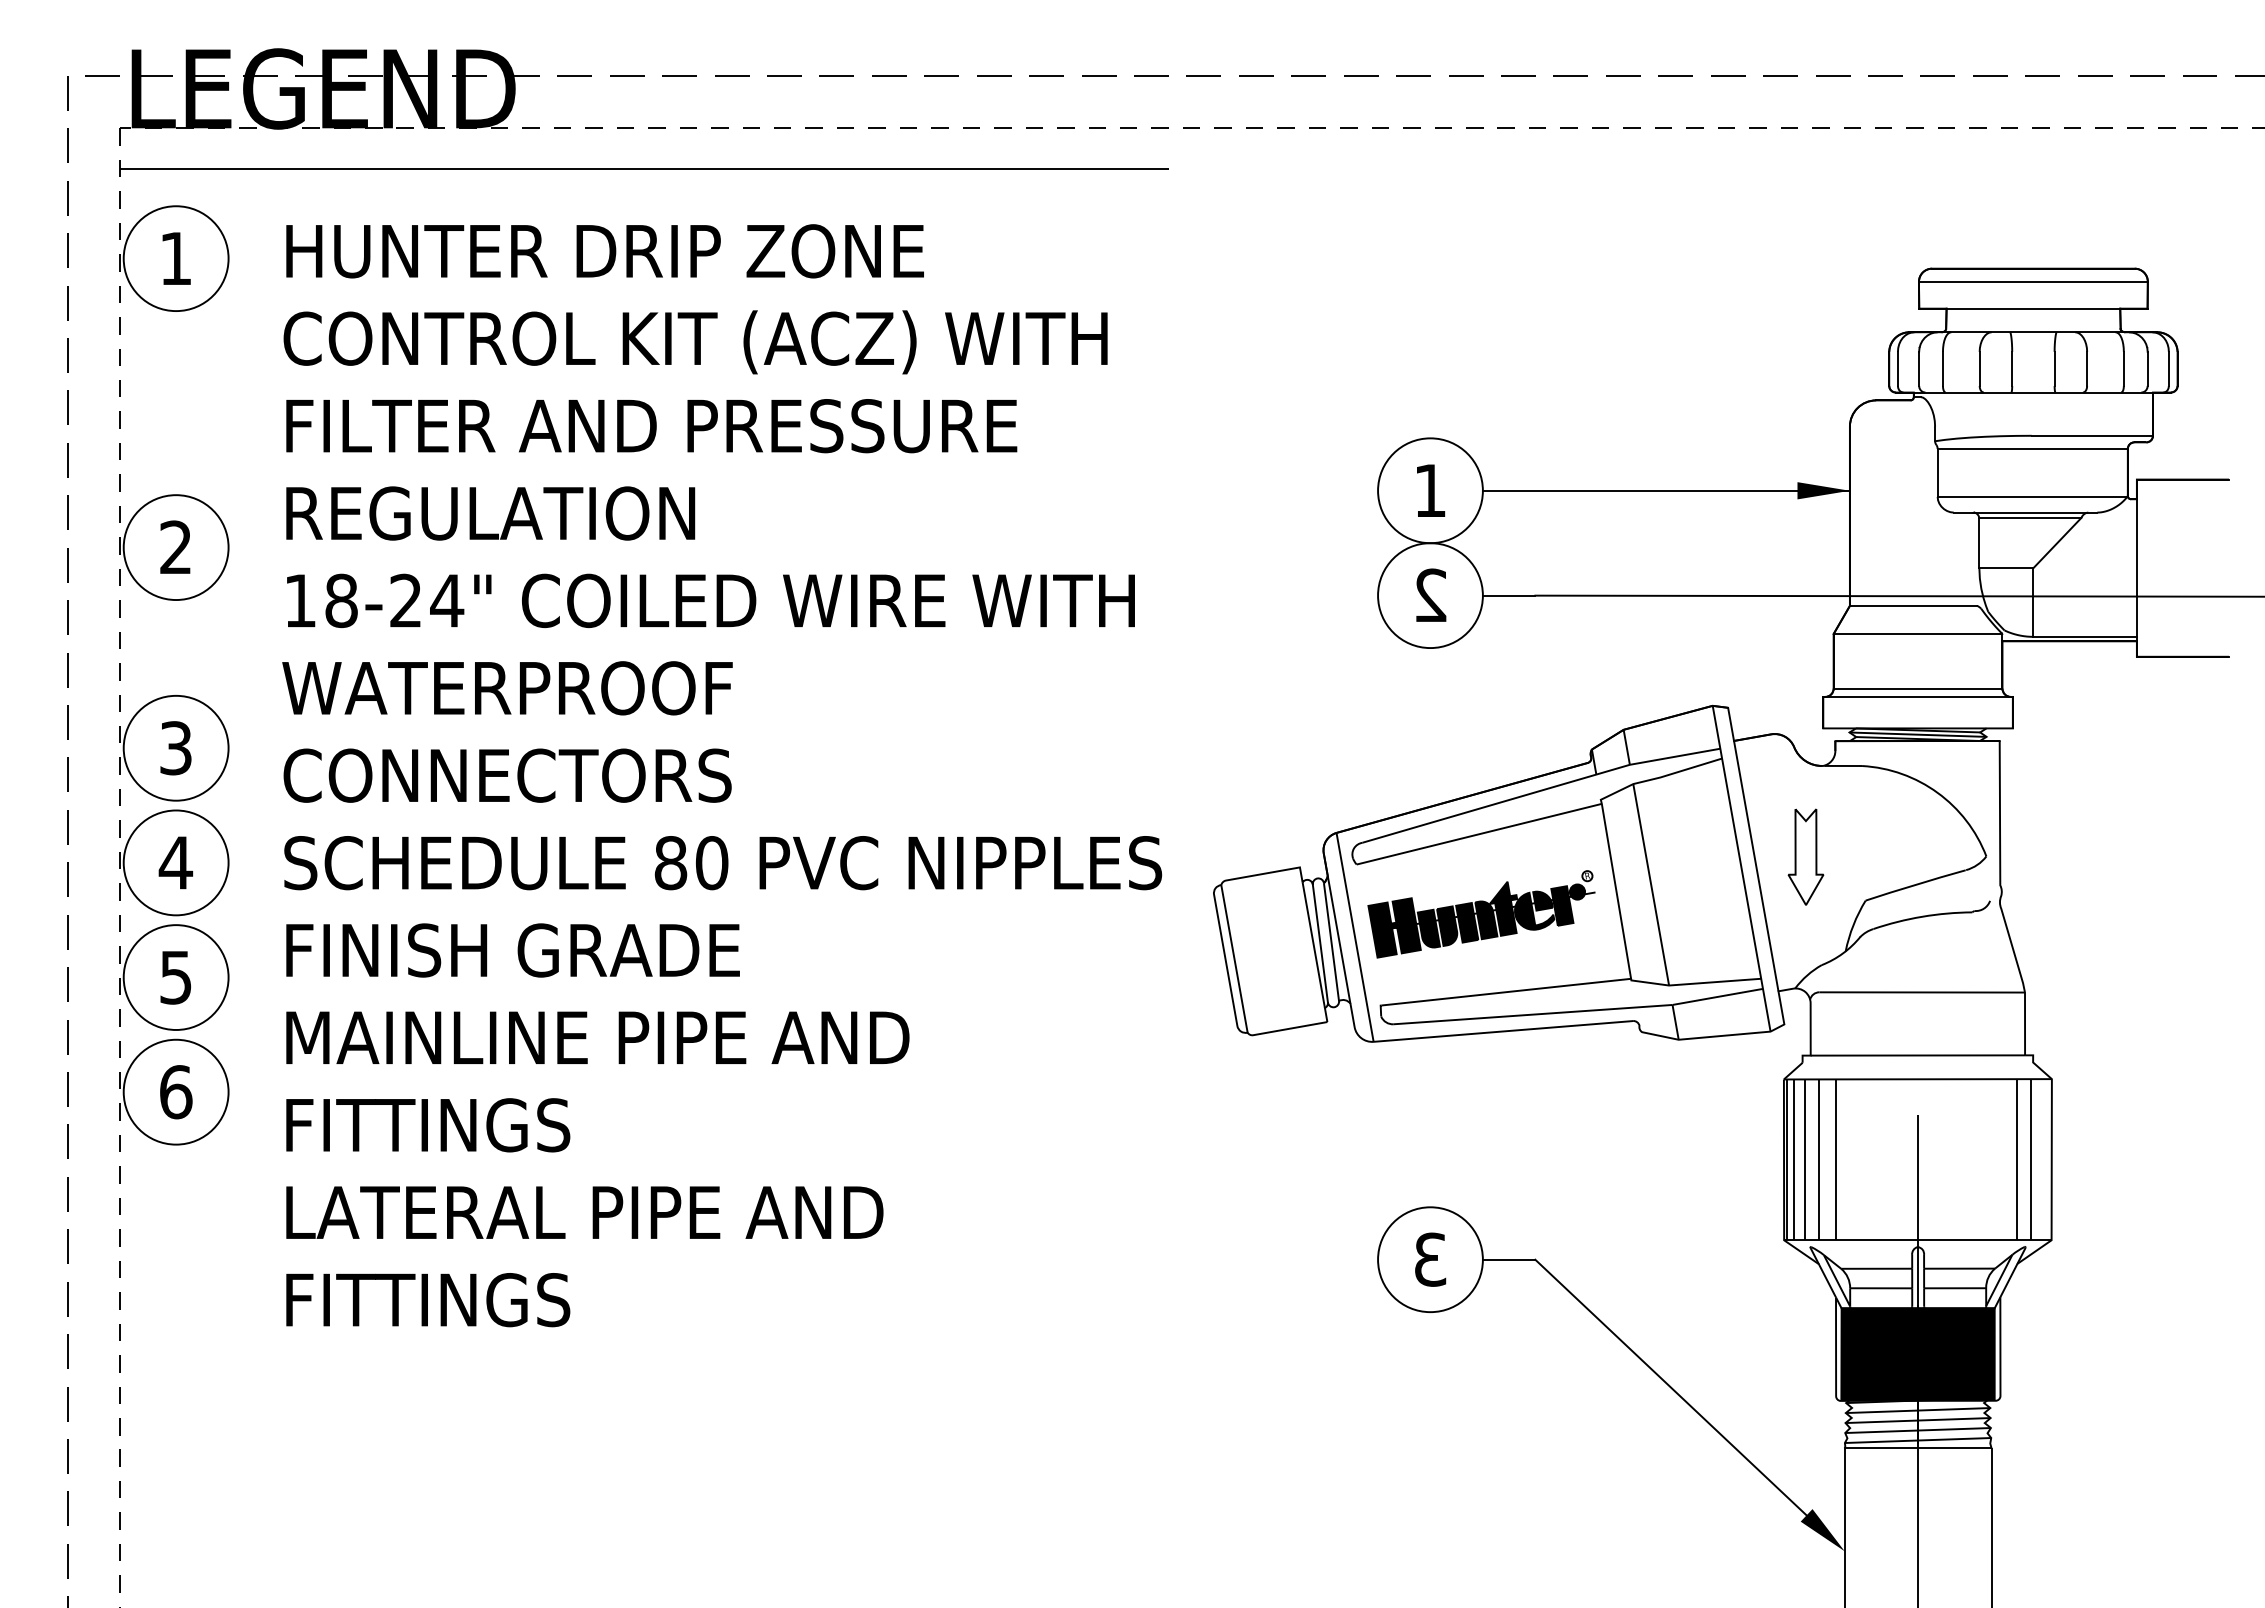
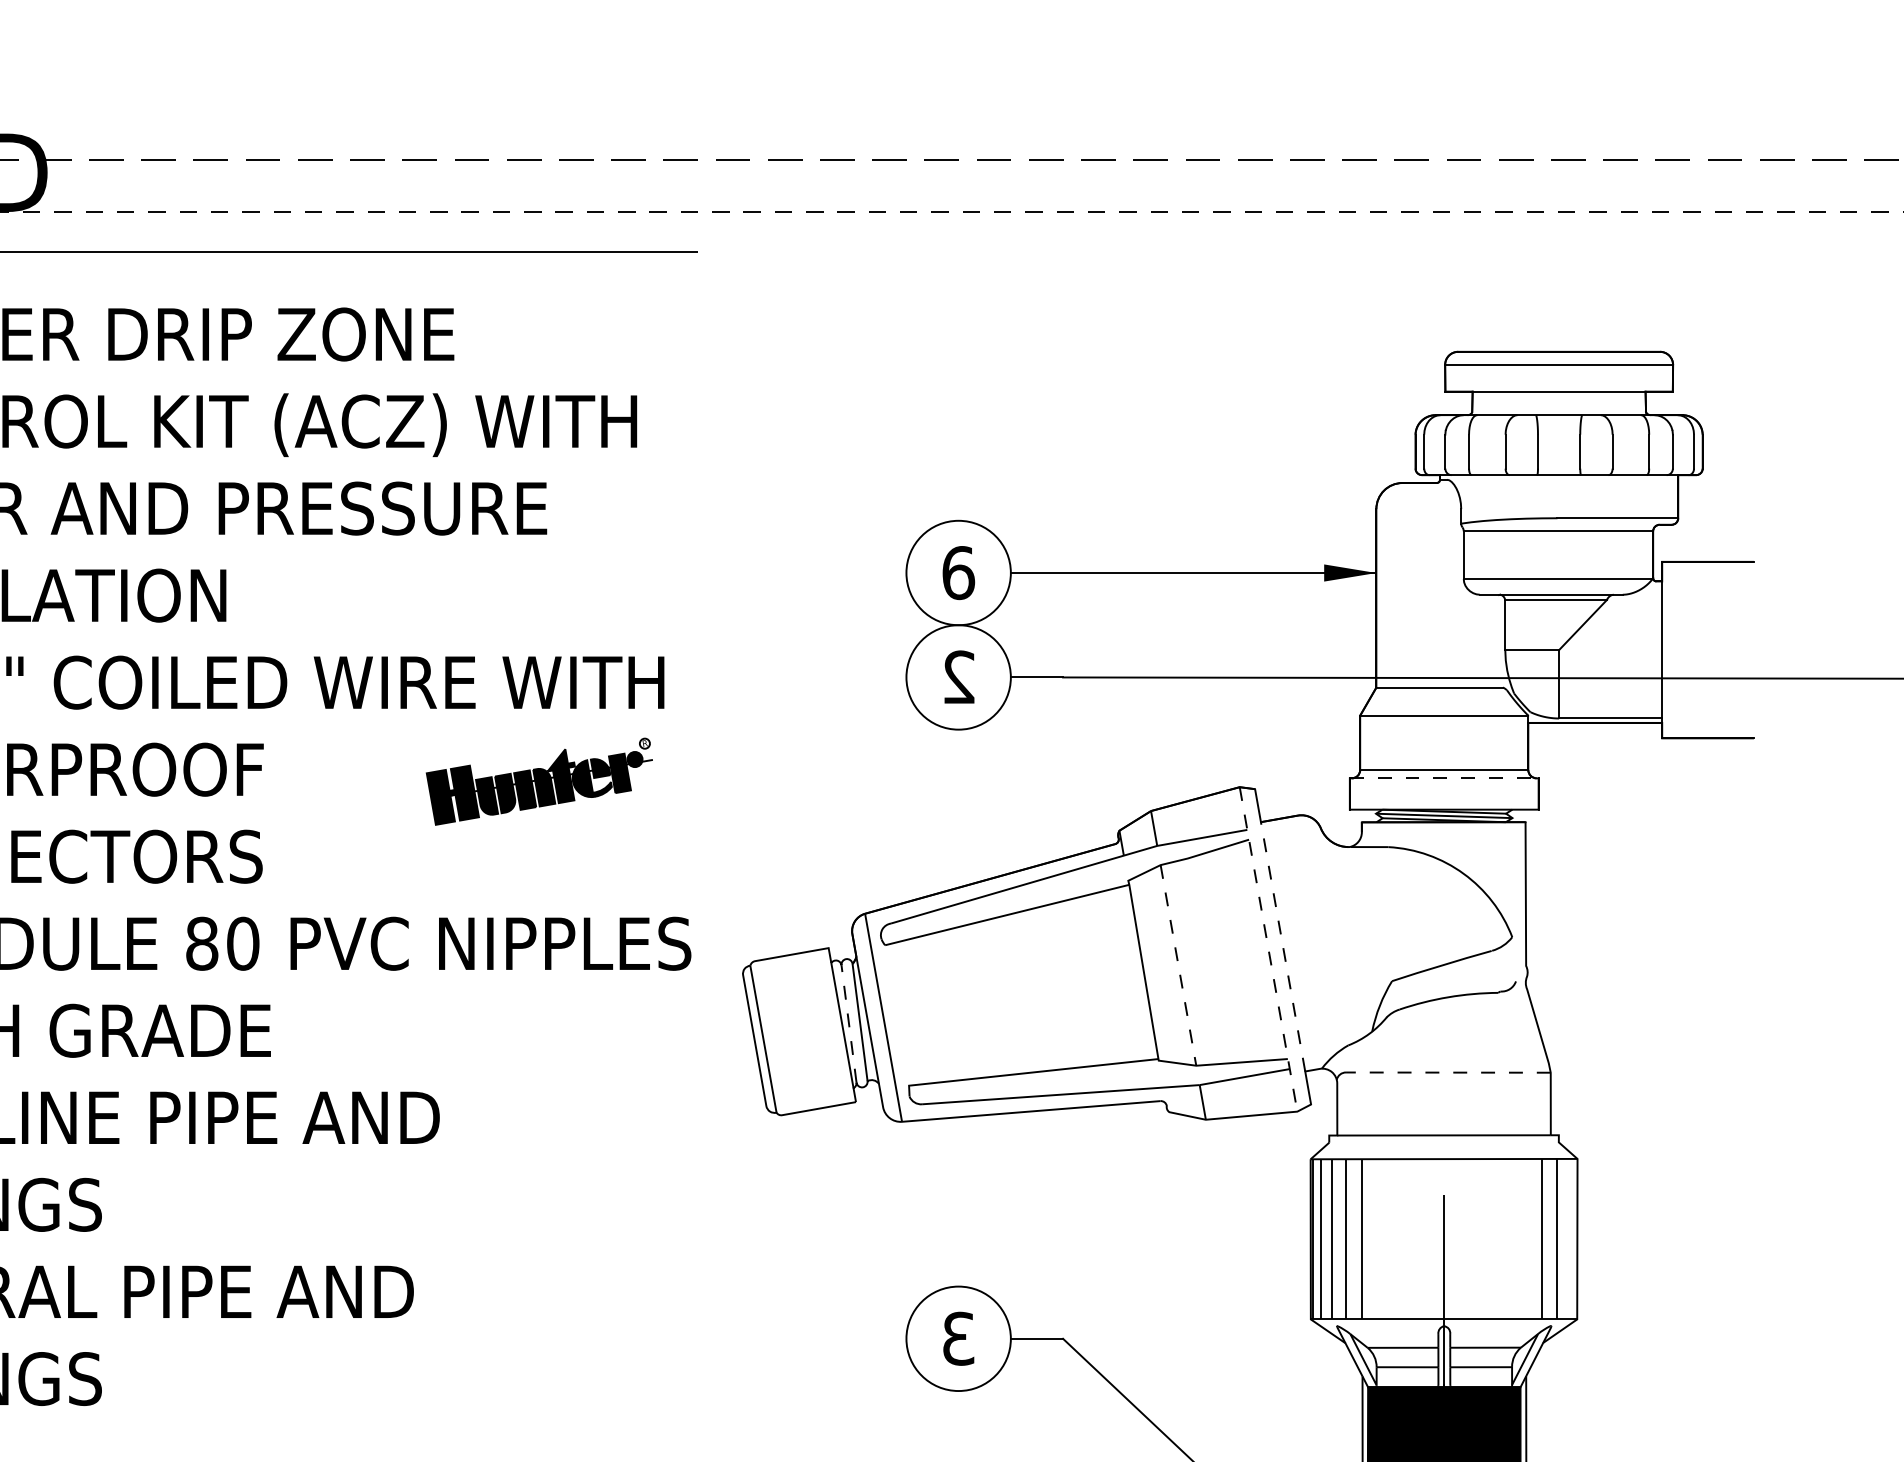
text: (1430, 490) -> (958, 572), 1 -> 6
line: (1918, 696) -> (1444, 777), solid -> dashed
part: (1805, 856) -> (1332, 937), removed
line: (1756, 865) -> (1283, 946), solid -> dashed
line: (1741, 869) -> (1268, 950), solid -> dashed
line: (1651, 885) -> (1178, 966), solid -> dashed
part: (1481, 914) -> (539, 781), moved
line: (1320, 943) -> (849, 1023), solid -> dashed
line: (1922, 992) -> (1448, 1072), solid -> dashed

